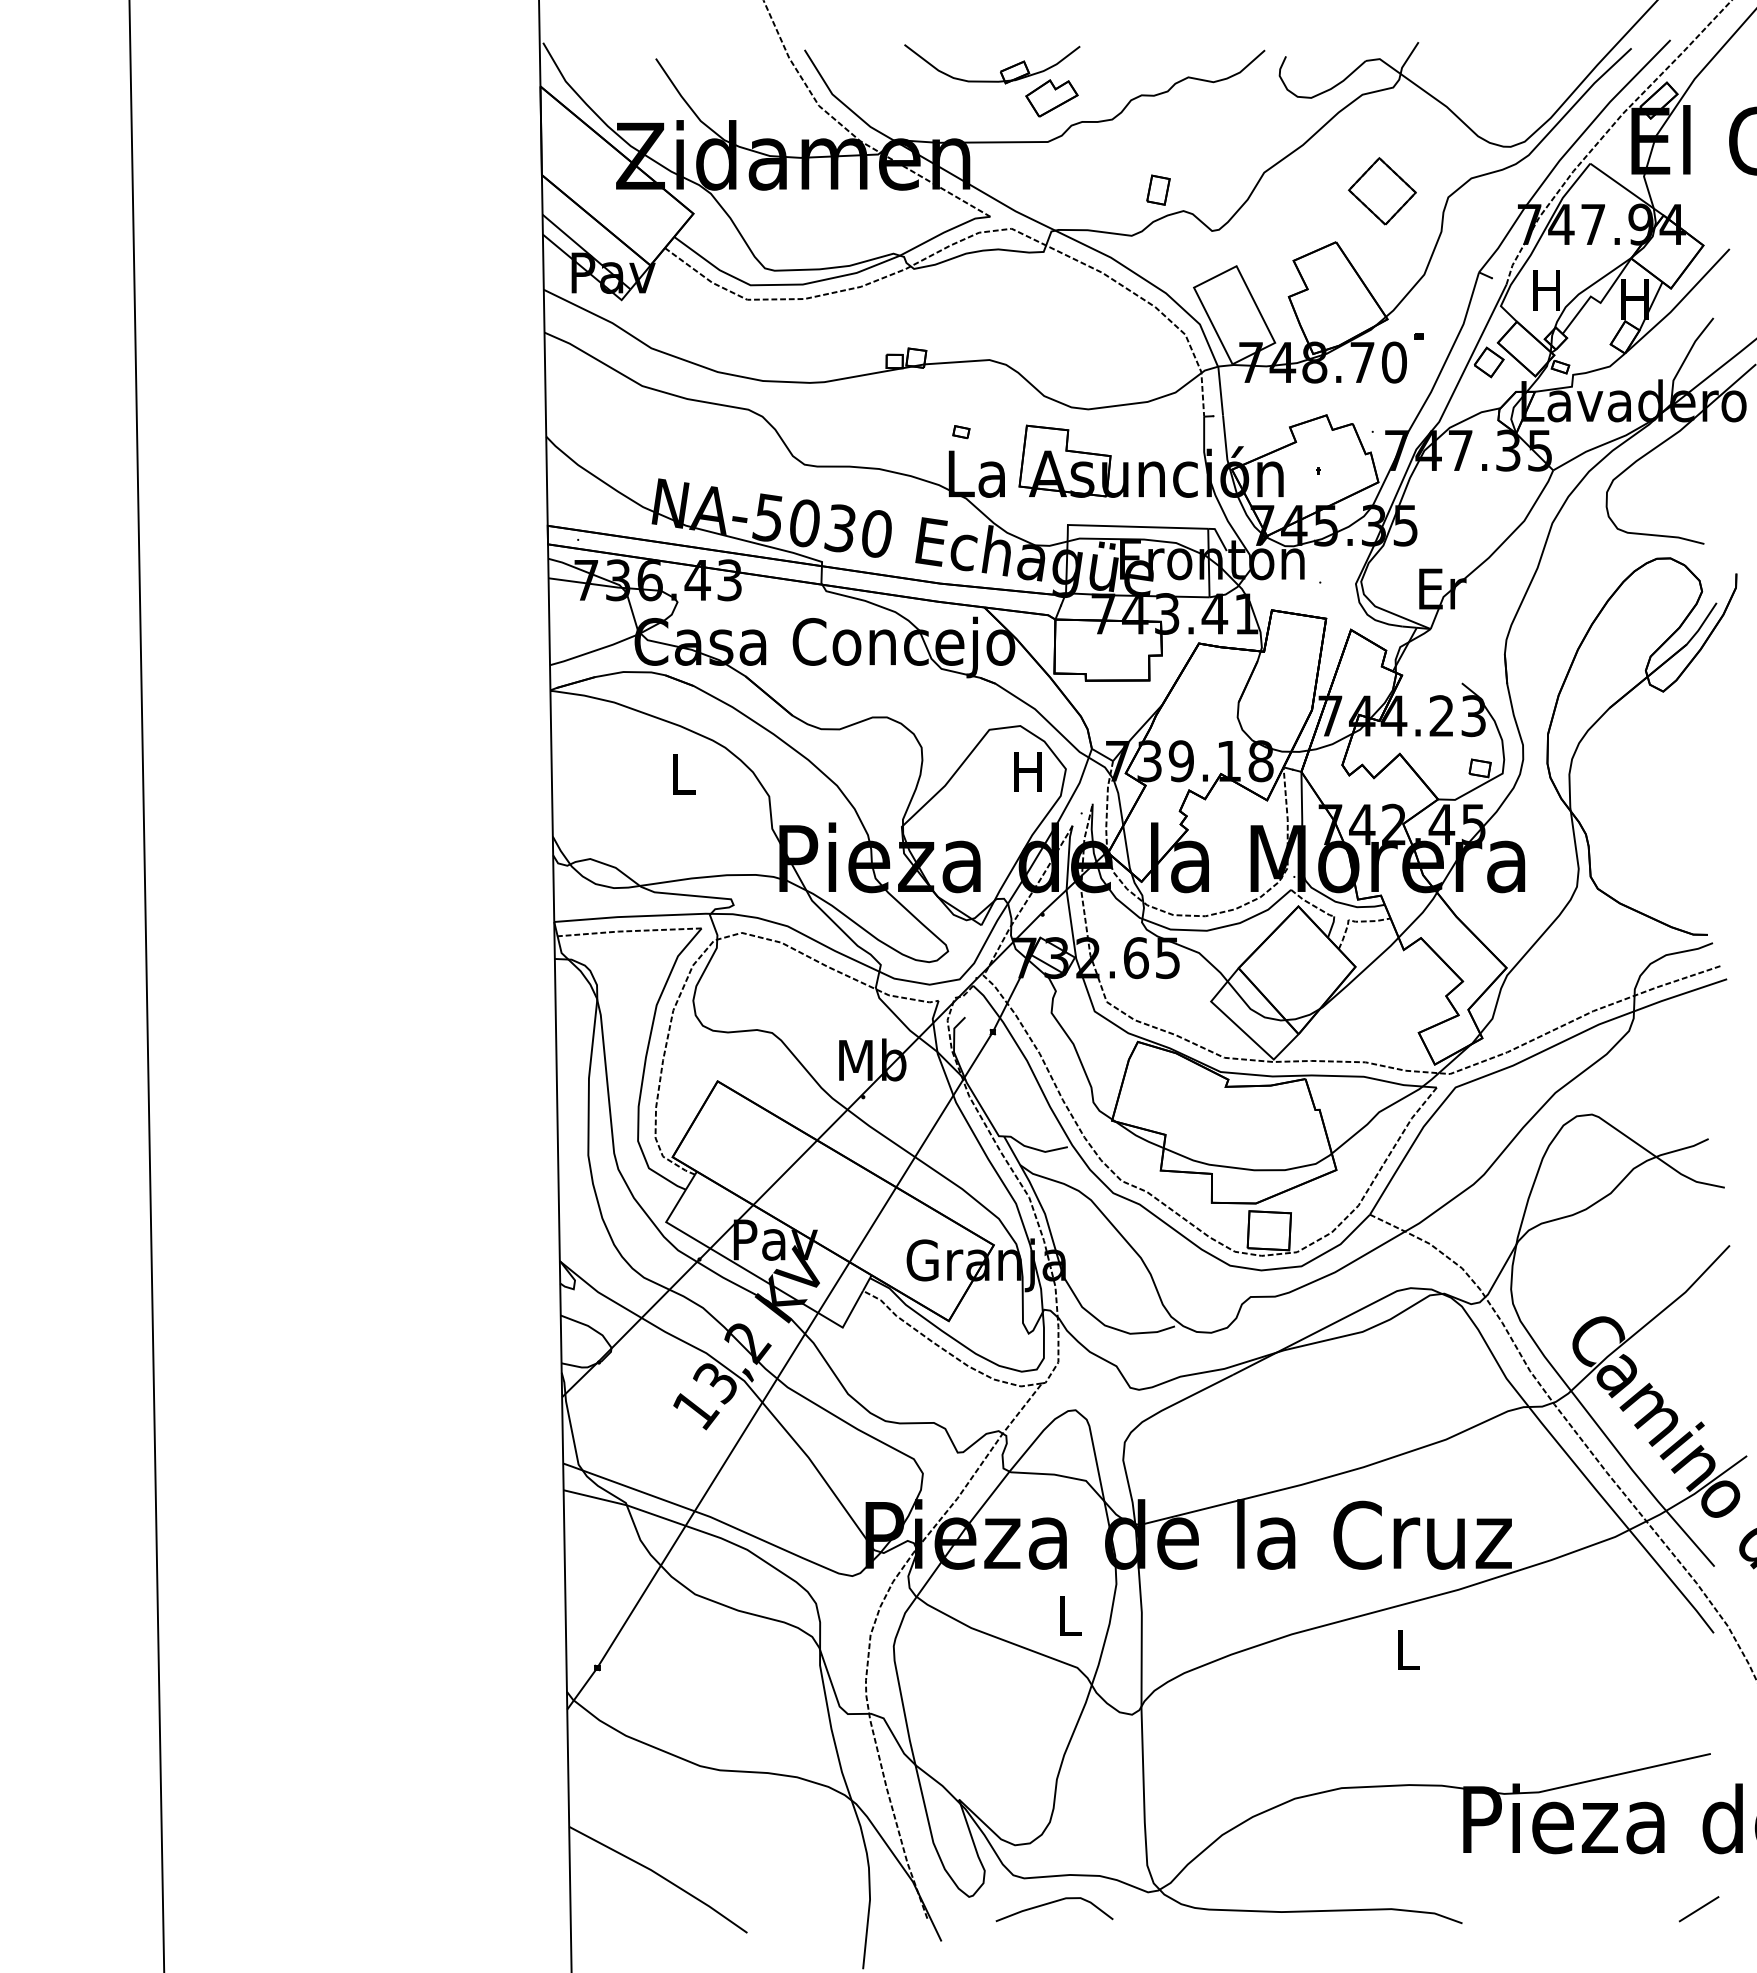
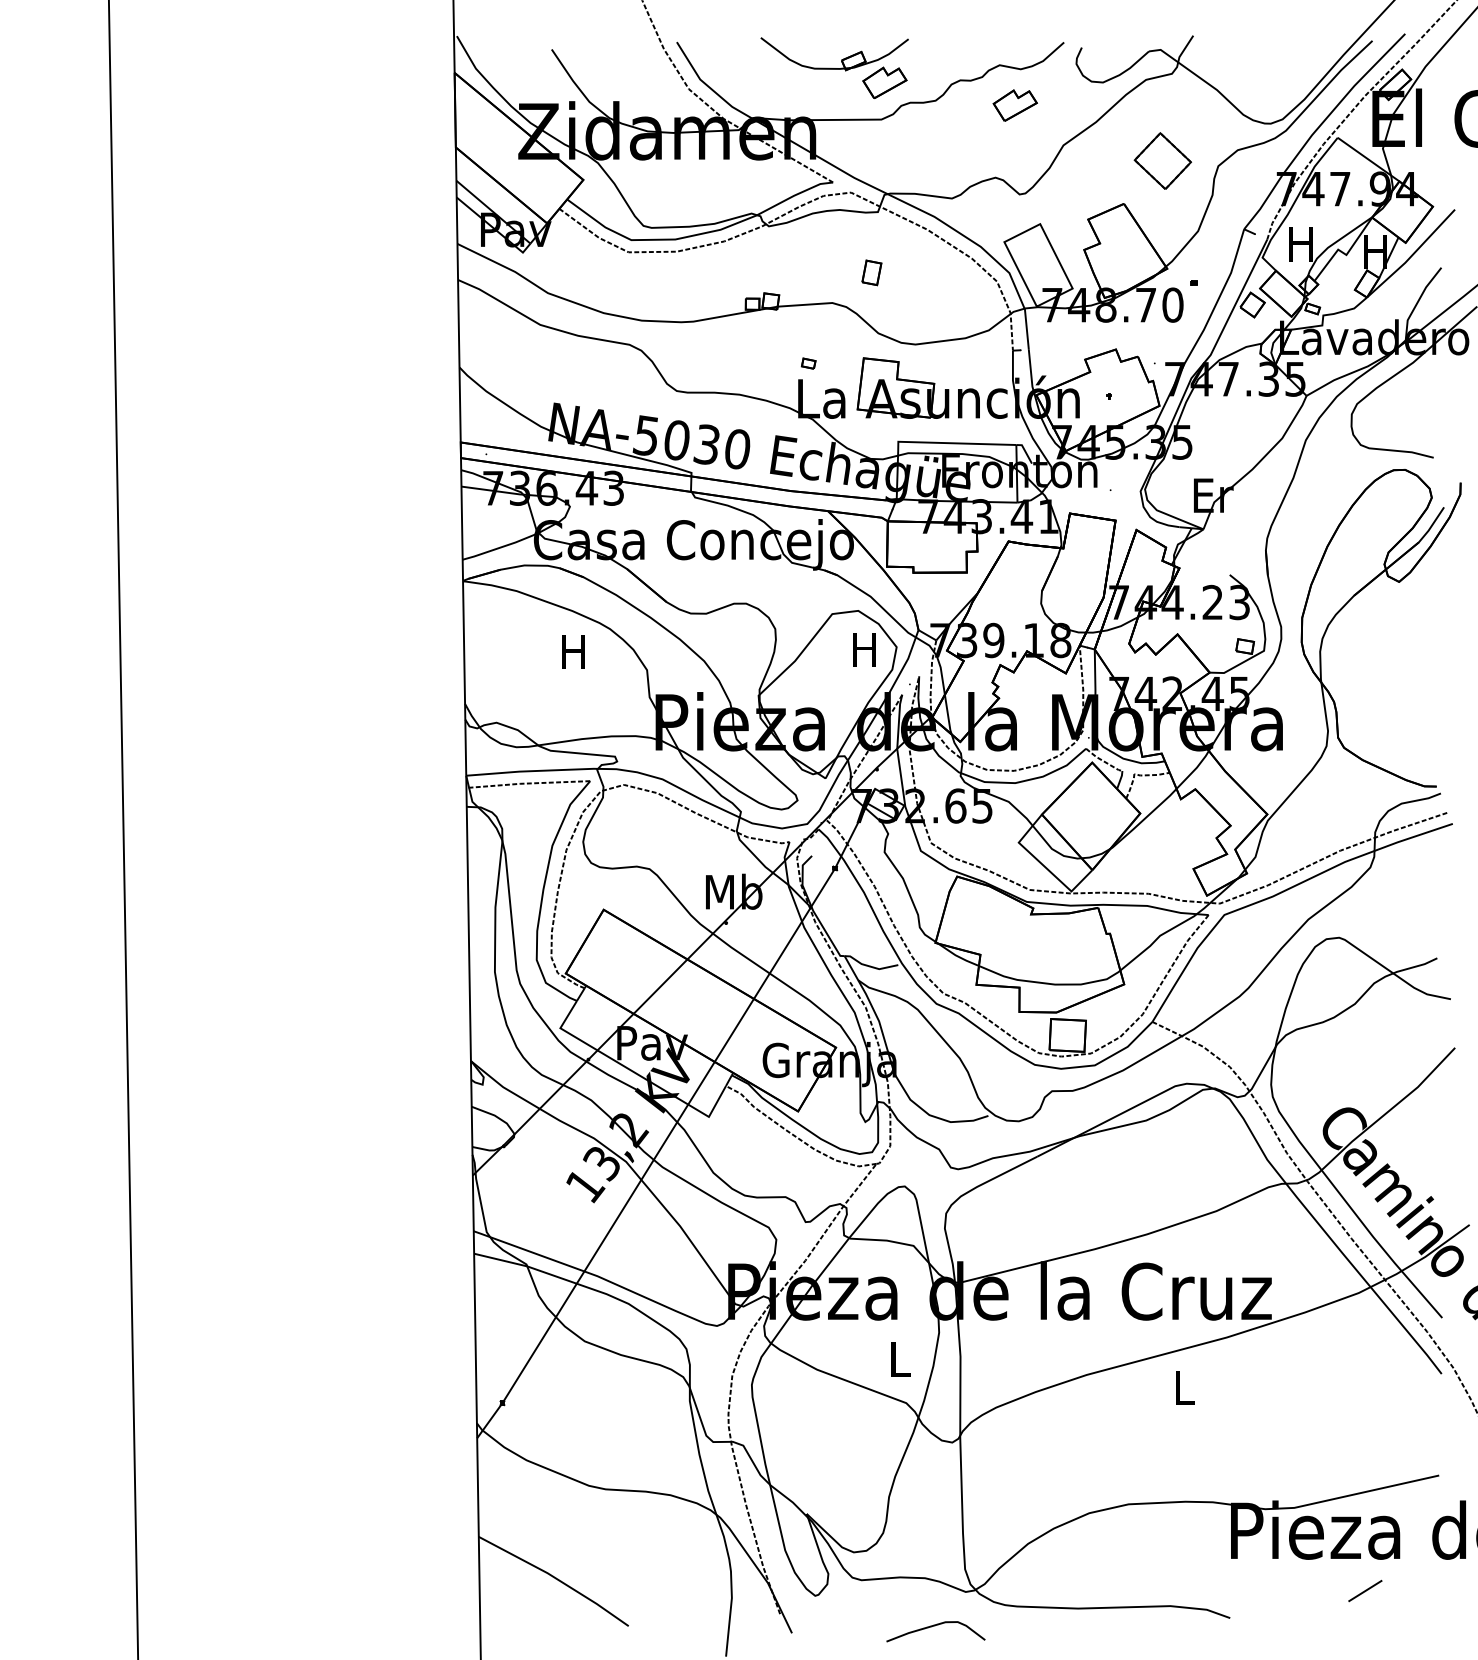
part: (1206, 125) -> (1014, 105), added
part: (1158, 189) -> (871, 272), moved
text: (681, 774) -> (573, 651), L -> H
curve: (1052, 1903) -> (934, 1626), moved
line: (1698, 1909) -> (1364, 1591), moved

